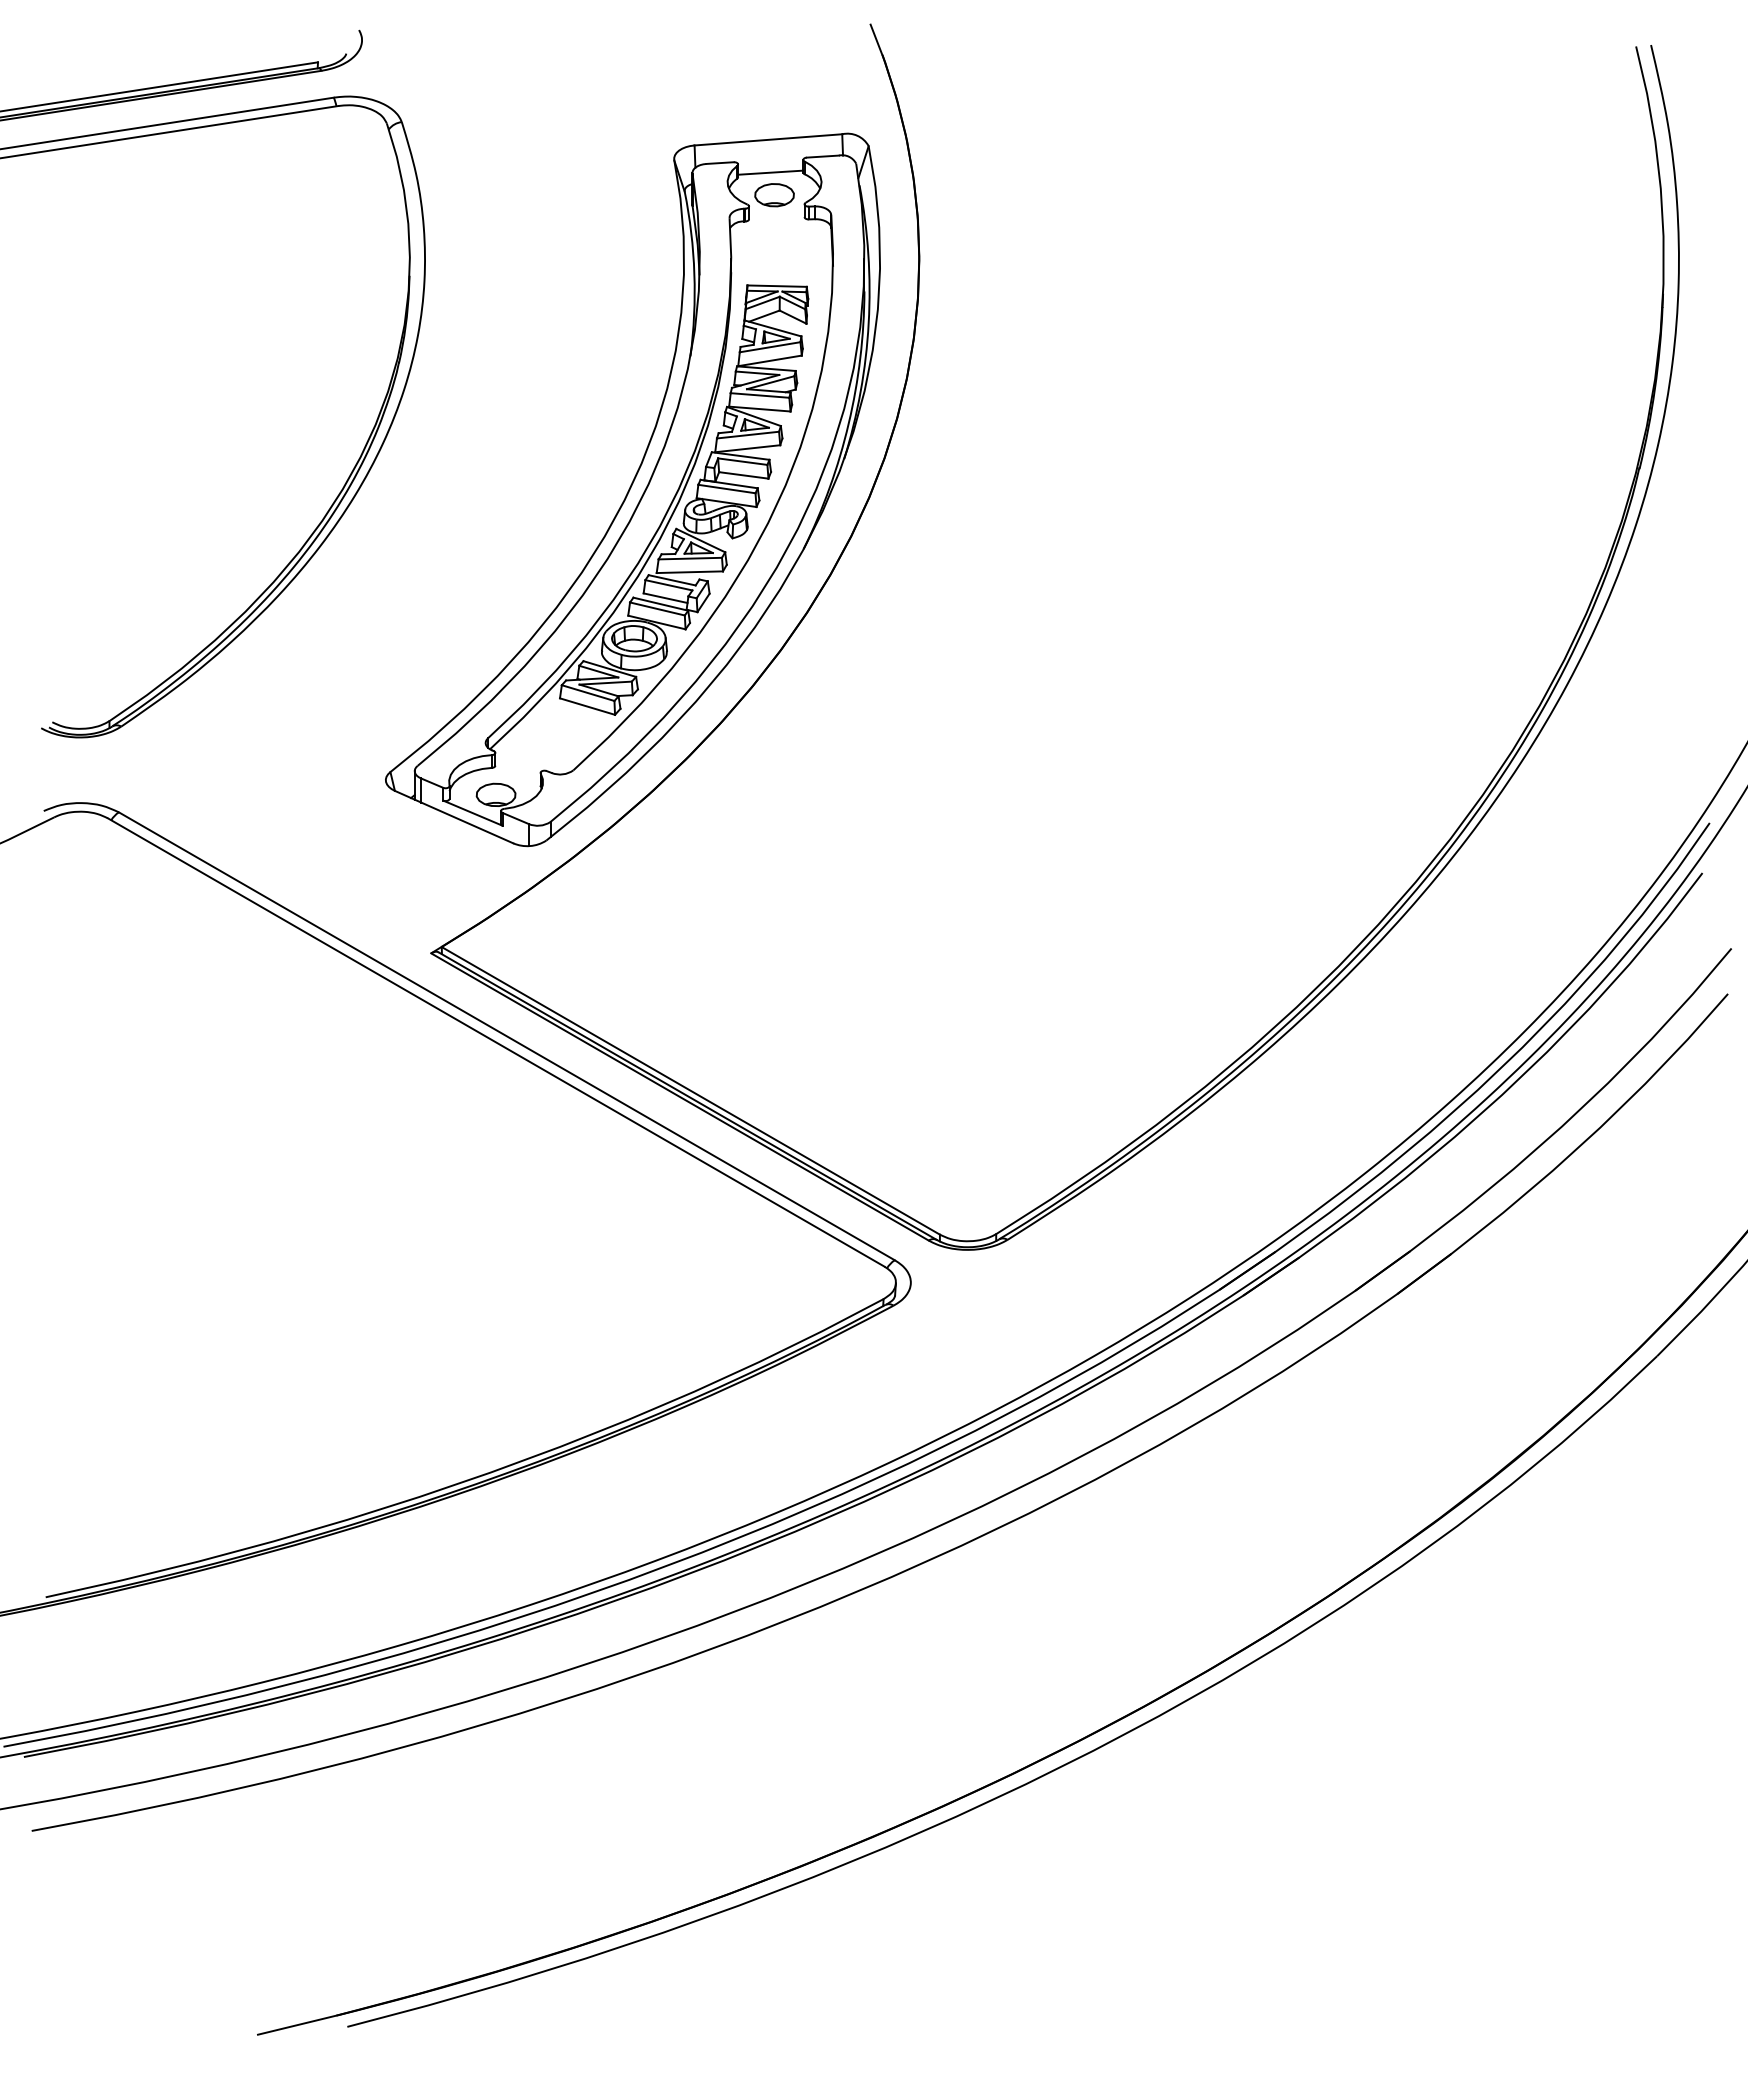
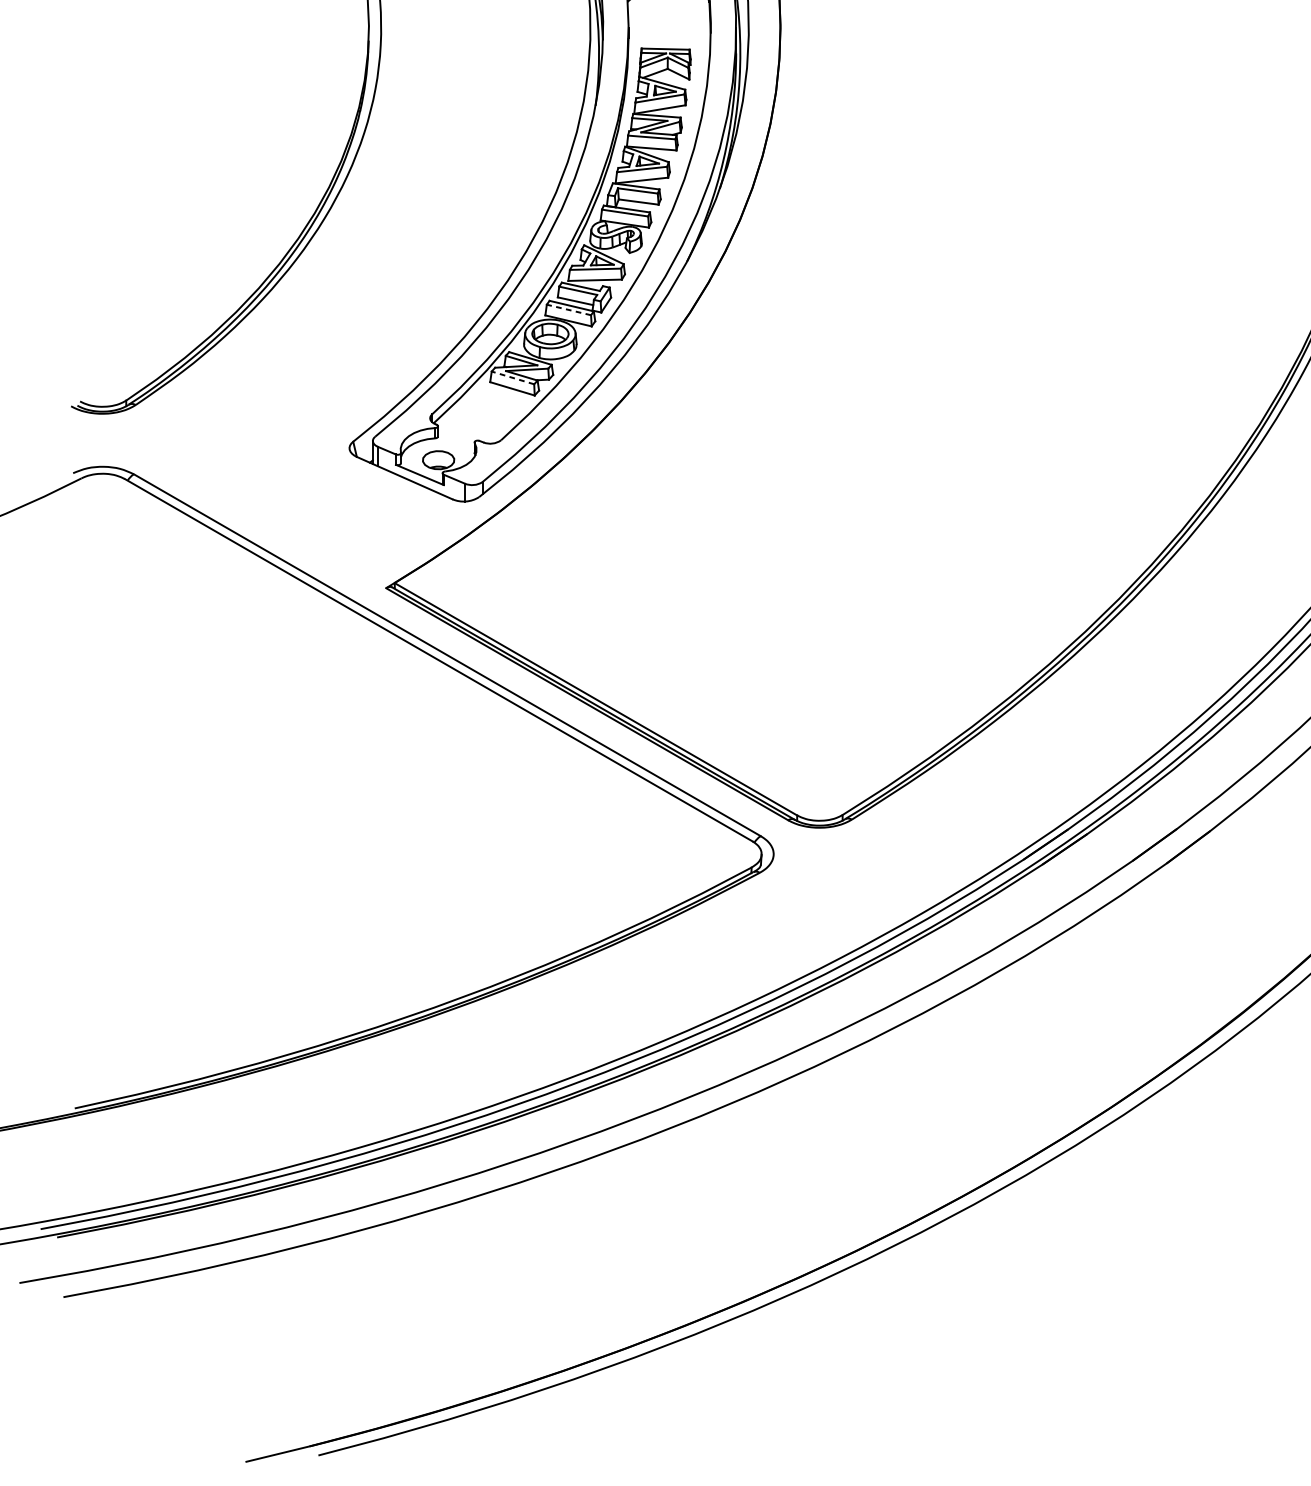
line: (656, 608) -> (568, 309), solid -> dashed
line: (587, 692) -> (512, 377), solid -> dashed

